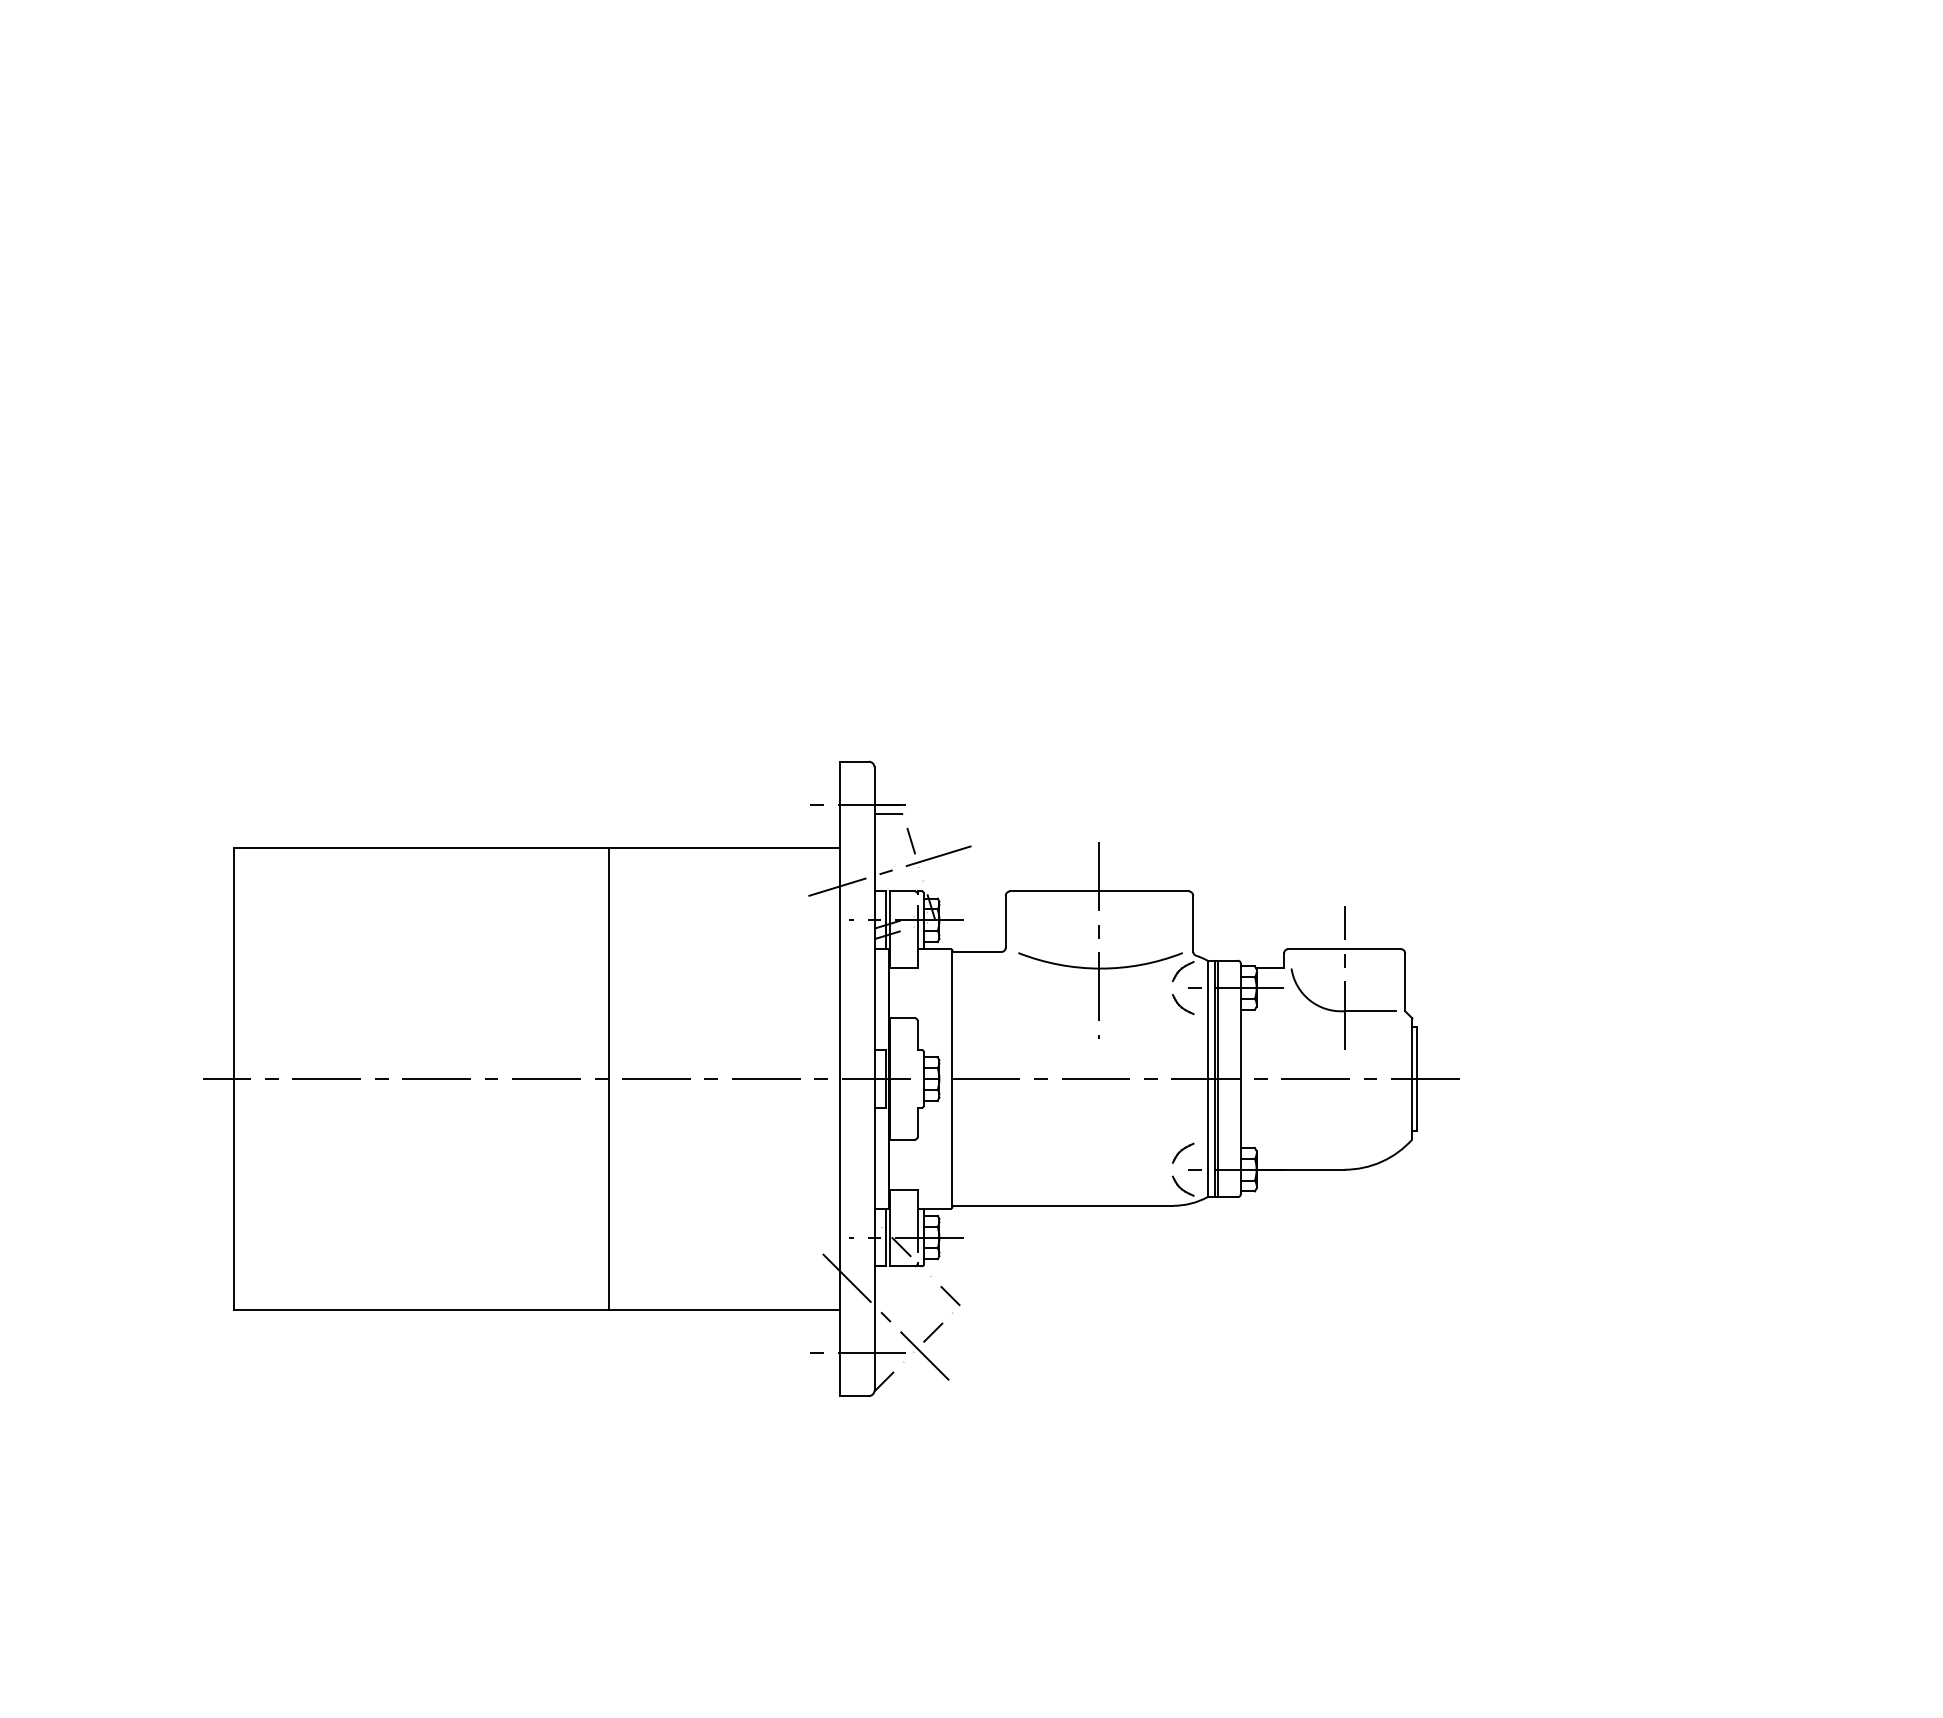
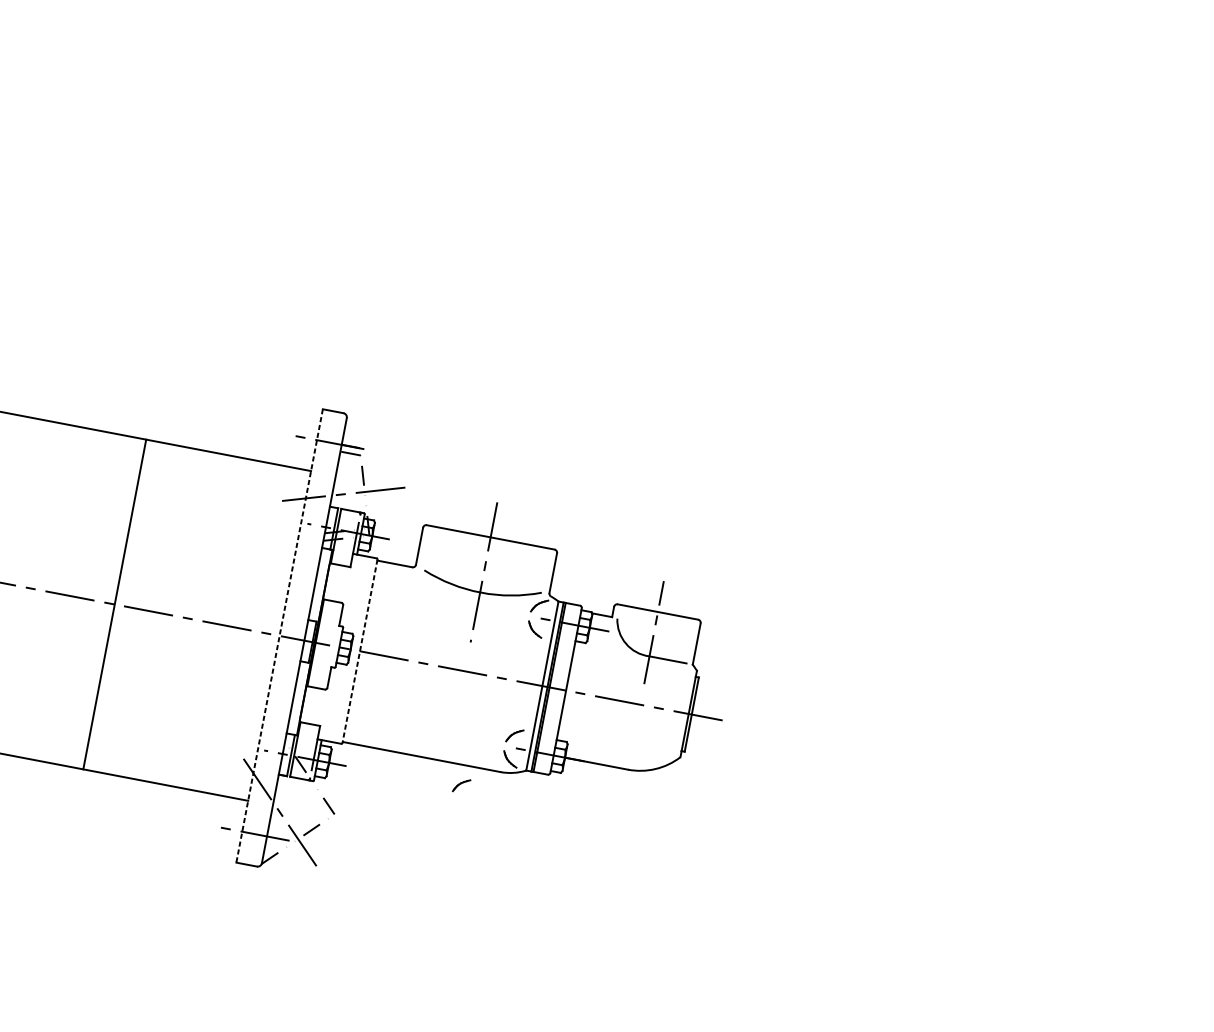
line: (839, 1079) -> (279, 636), solid -> dashed
line: (952, 1079) -> (360, 651), solid -> dashed
part: (1124, 1233) -> (461, 785), added

